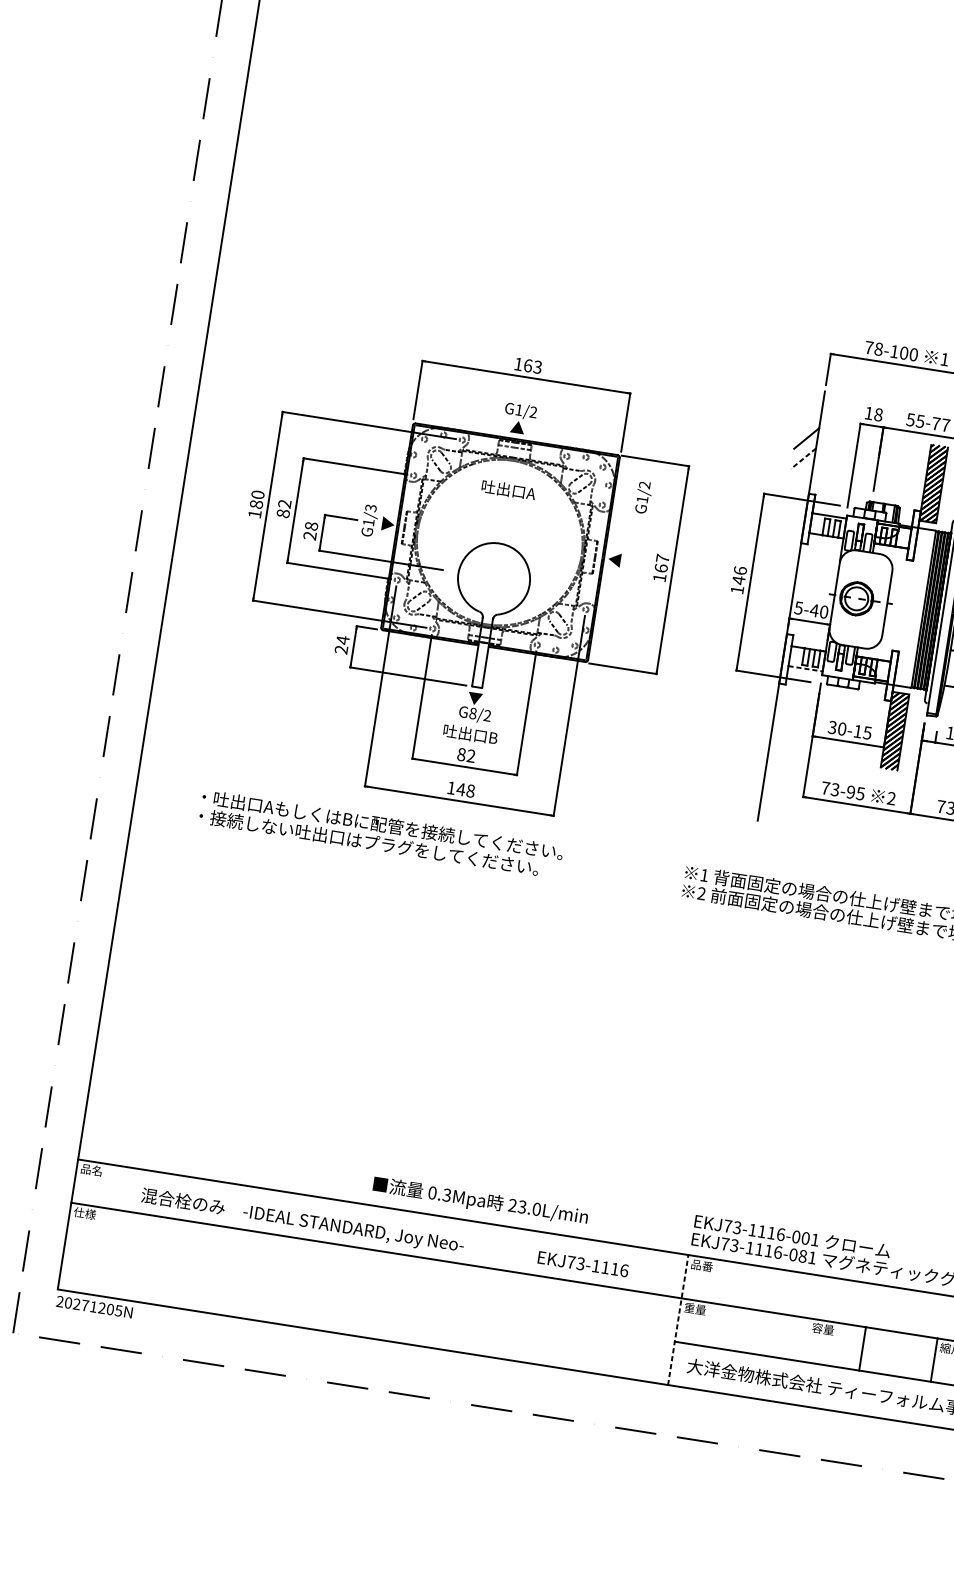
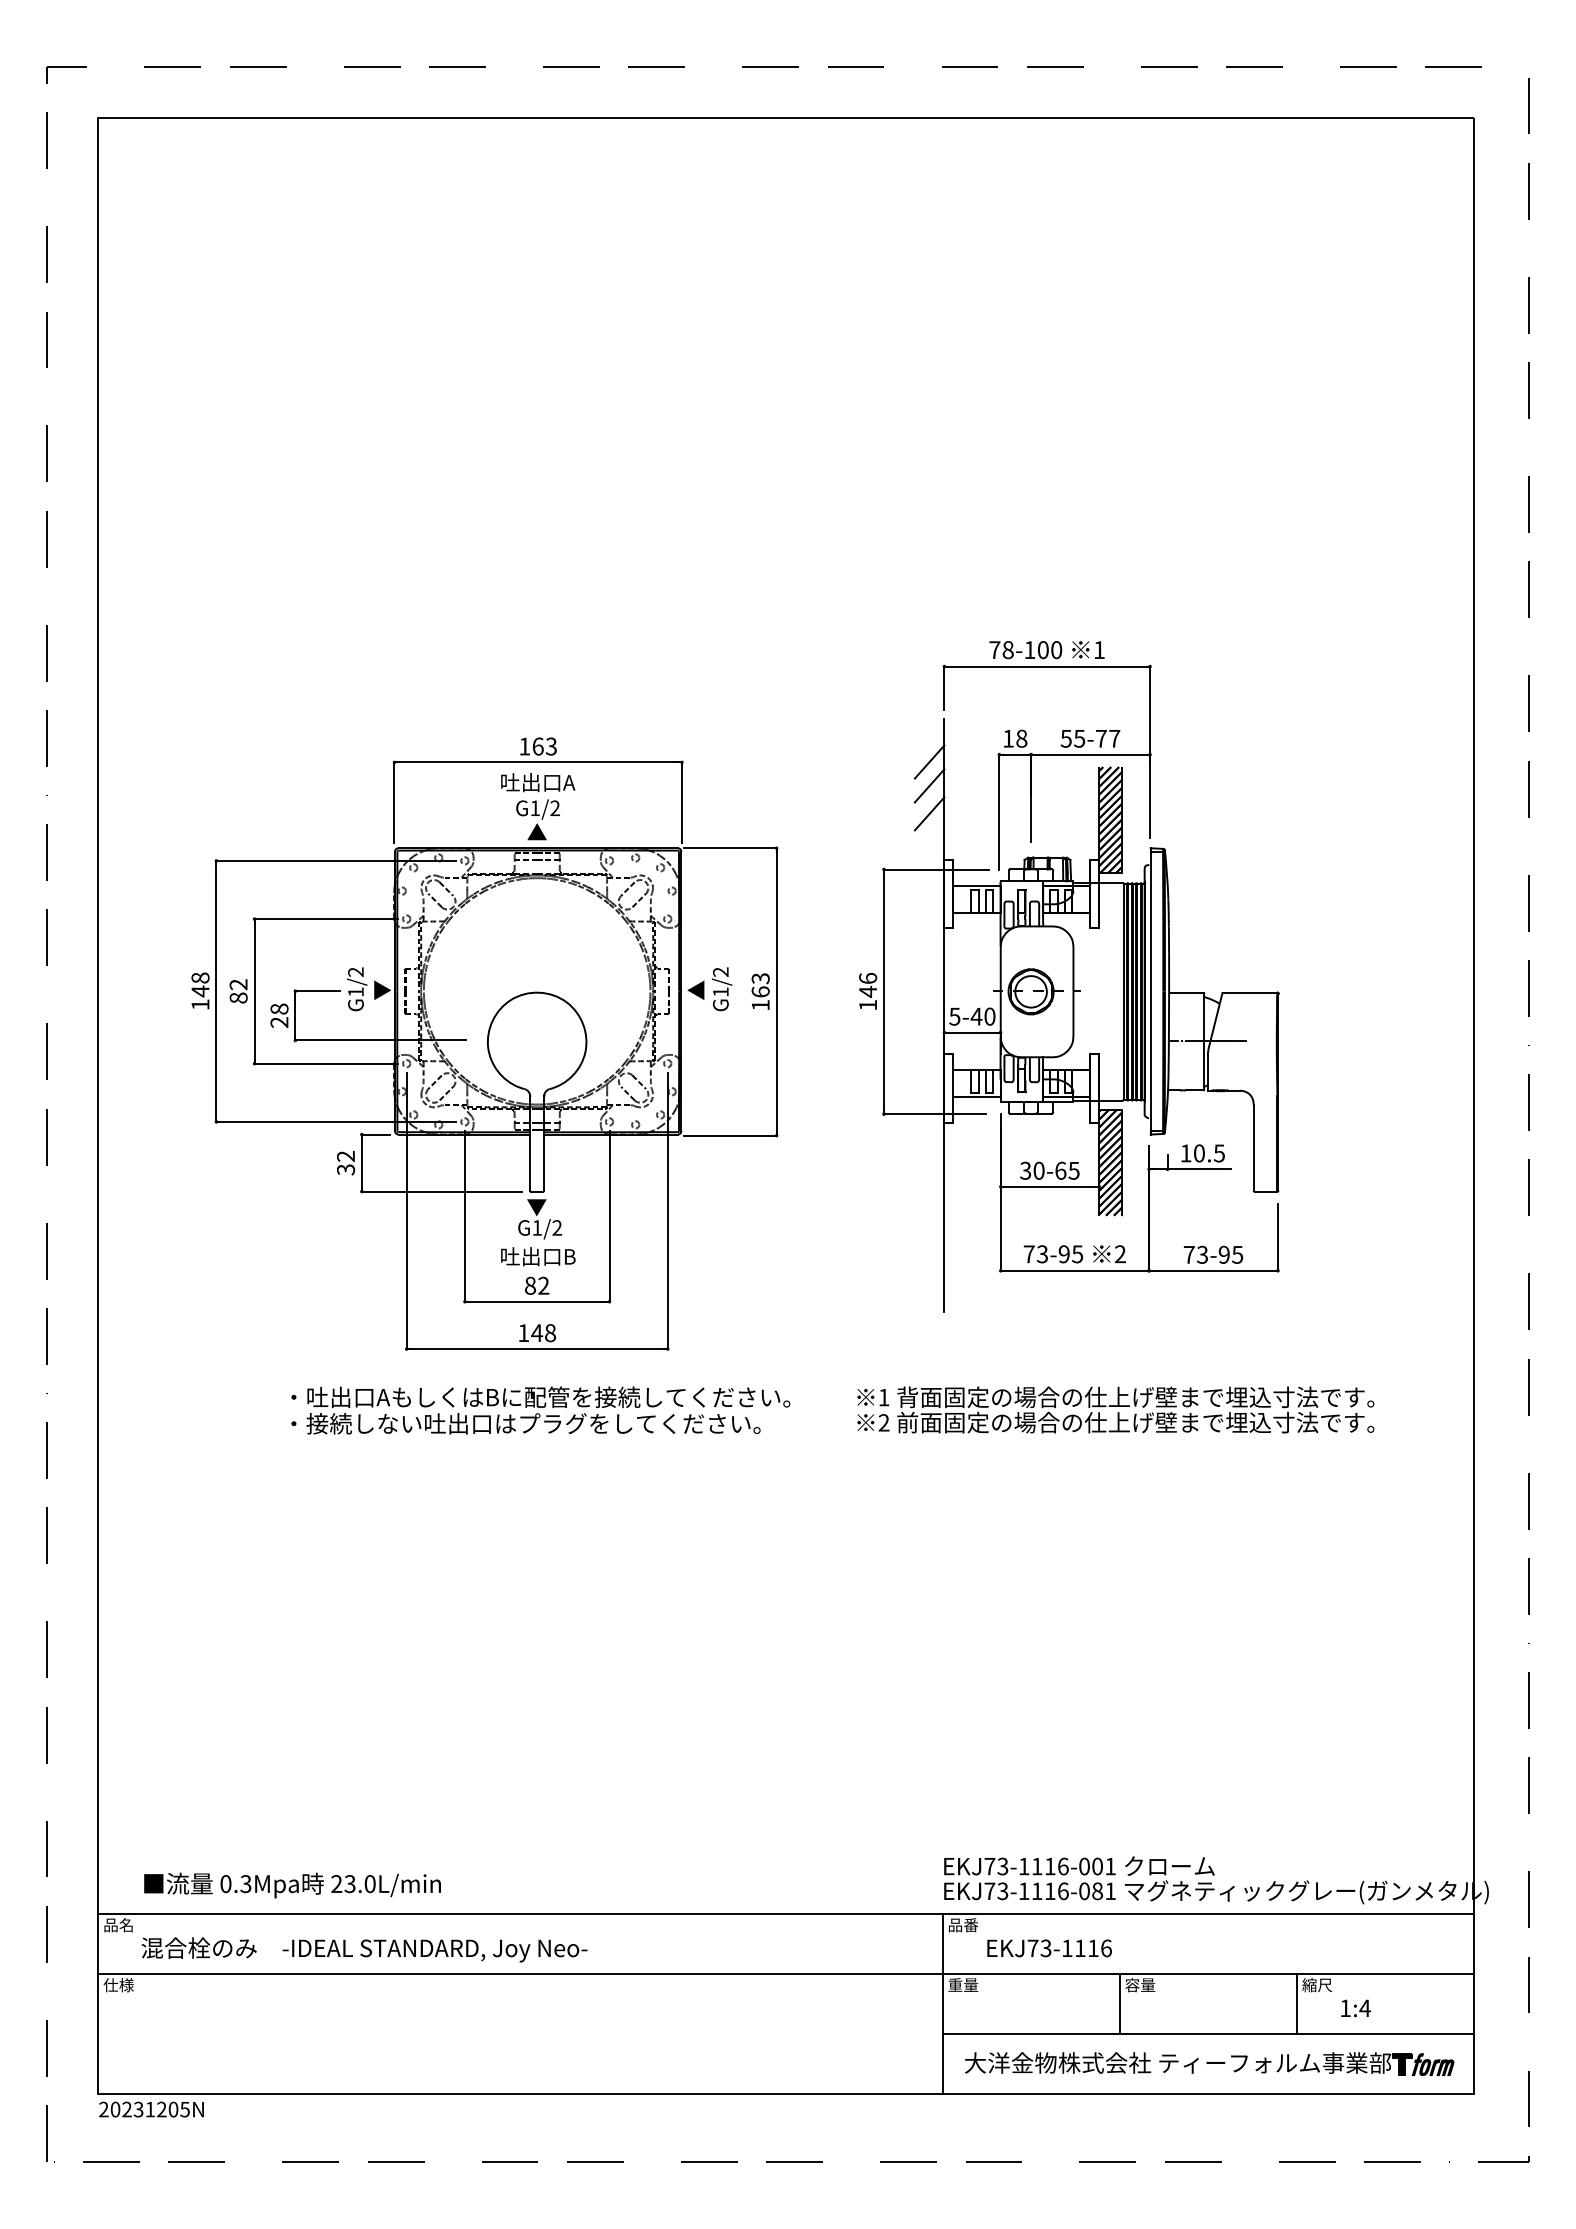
line: (809, 420) -> (929, 761), added
line: (803, 459) -> (929, 814), dashed -> solid
text: (508, 490) -> (538, 782), moved
text: (643, 497) -> (722, 989), moved
text: (257, 499) -> (200, 984), 180 -> 148
text: (370, 508) -> (355, 972), G1/3 -> G1/2
text: (662, 558) -> (760, 978), 167 -> 163
text: (341, 644) -> (345, 1162), 24 -> 32
line: (805, 669) -> (976, 1097), dashed -> solid
text: (473, 713) -> (537, 1227), G8/2 -> G1/2
text: (857, 731) -> (1060, 1170), 30-15 -> 30-65
text: (381, 834) -> (540, 1410), moved
text: (480, 1201) -> (292, 1885), moved
text: (302, 1221) -> (364, 1949), moved
text: (583, 1264) -> (1049, 1948), moved
text: (85, 1305) -> (138, 2109), 20271205N -> 20231205N
line: (678, 1319) -> (942, 2003), dashed -> solid
line: (862, 1348) -> (1119, 2003), moved

